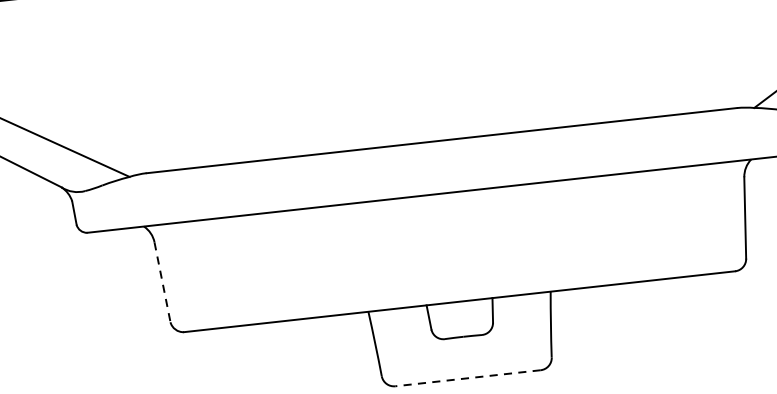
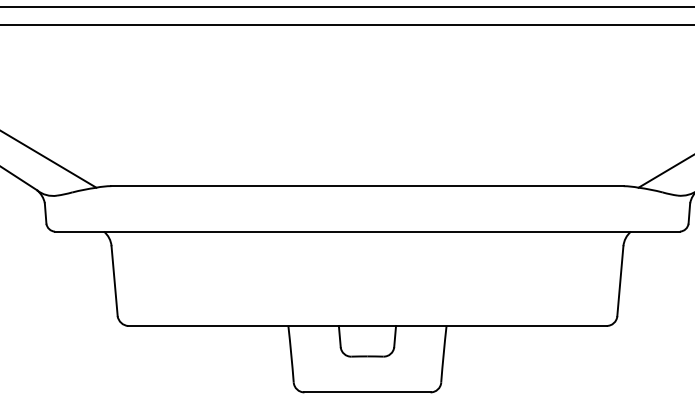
line: (162, 282) -> (114, 281), dashed -> solid
line: (468, 378) -> (367, 392), dashed -> solid

